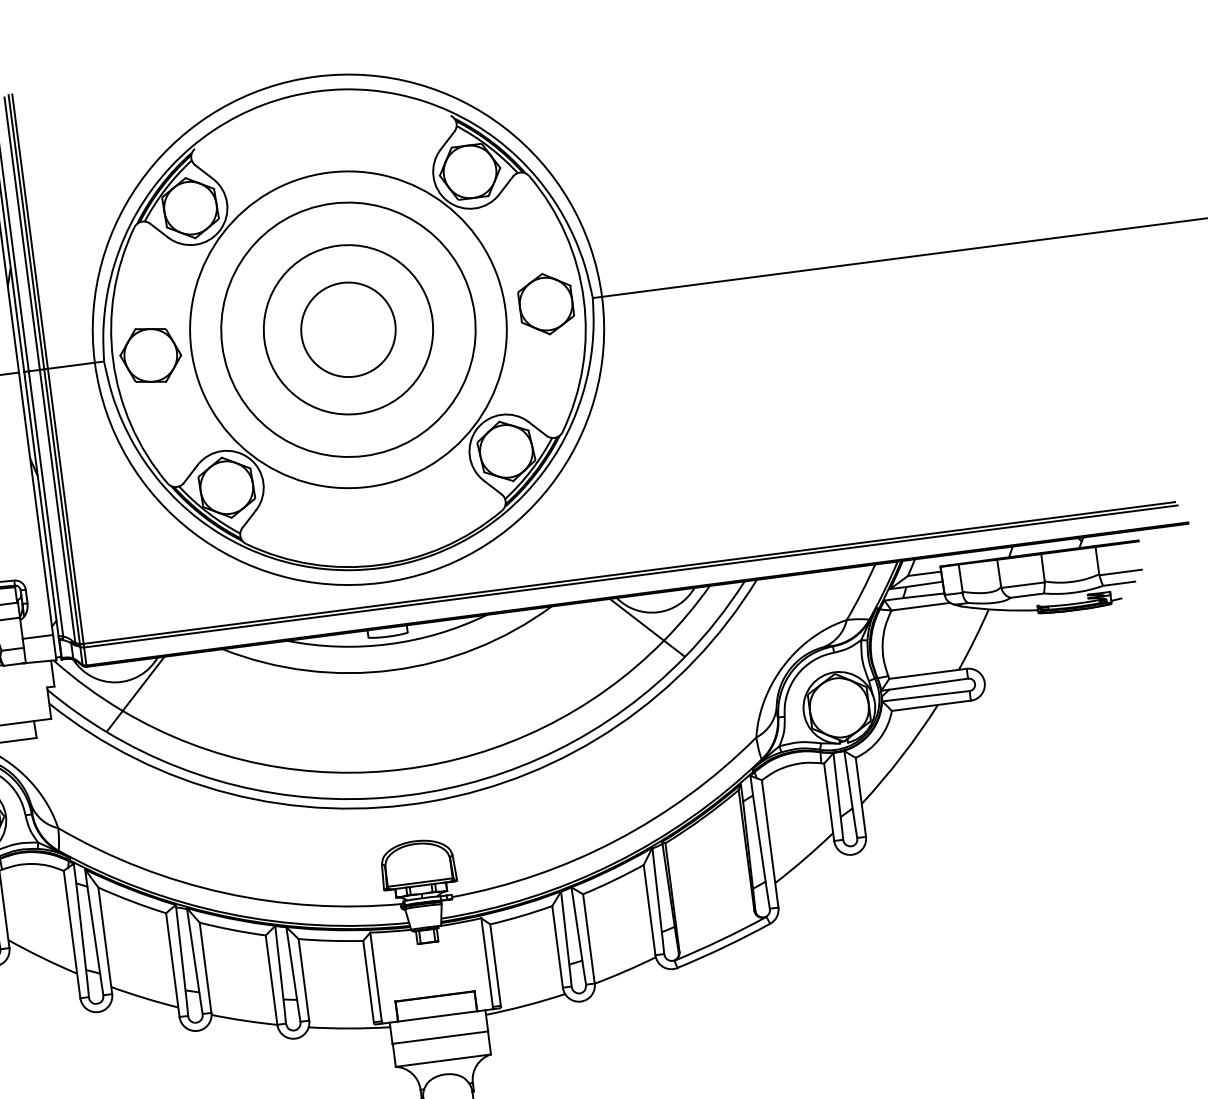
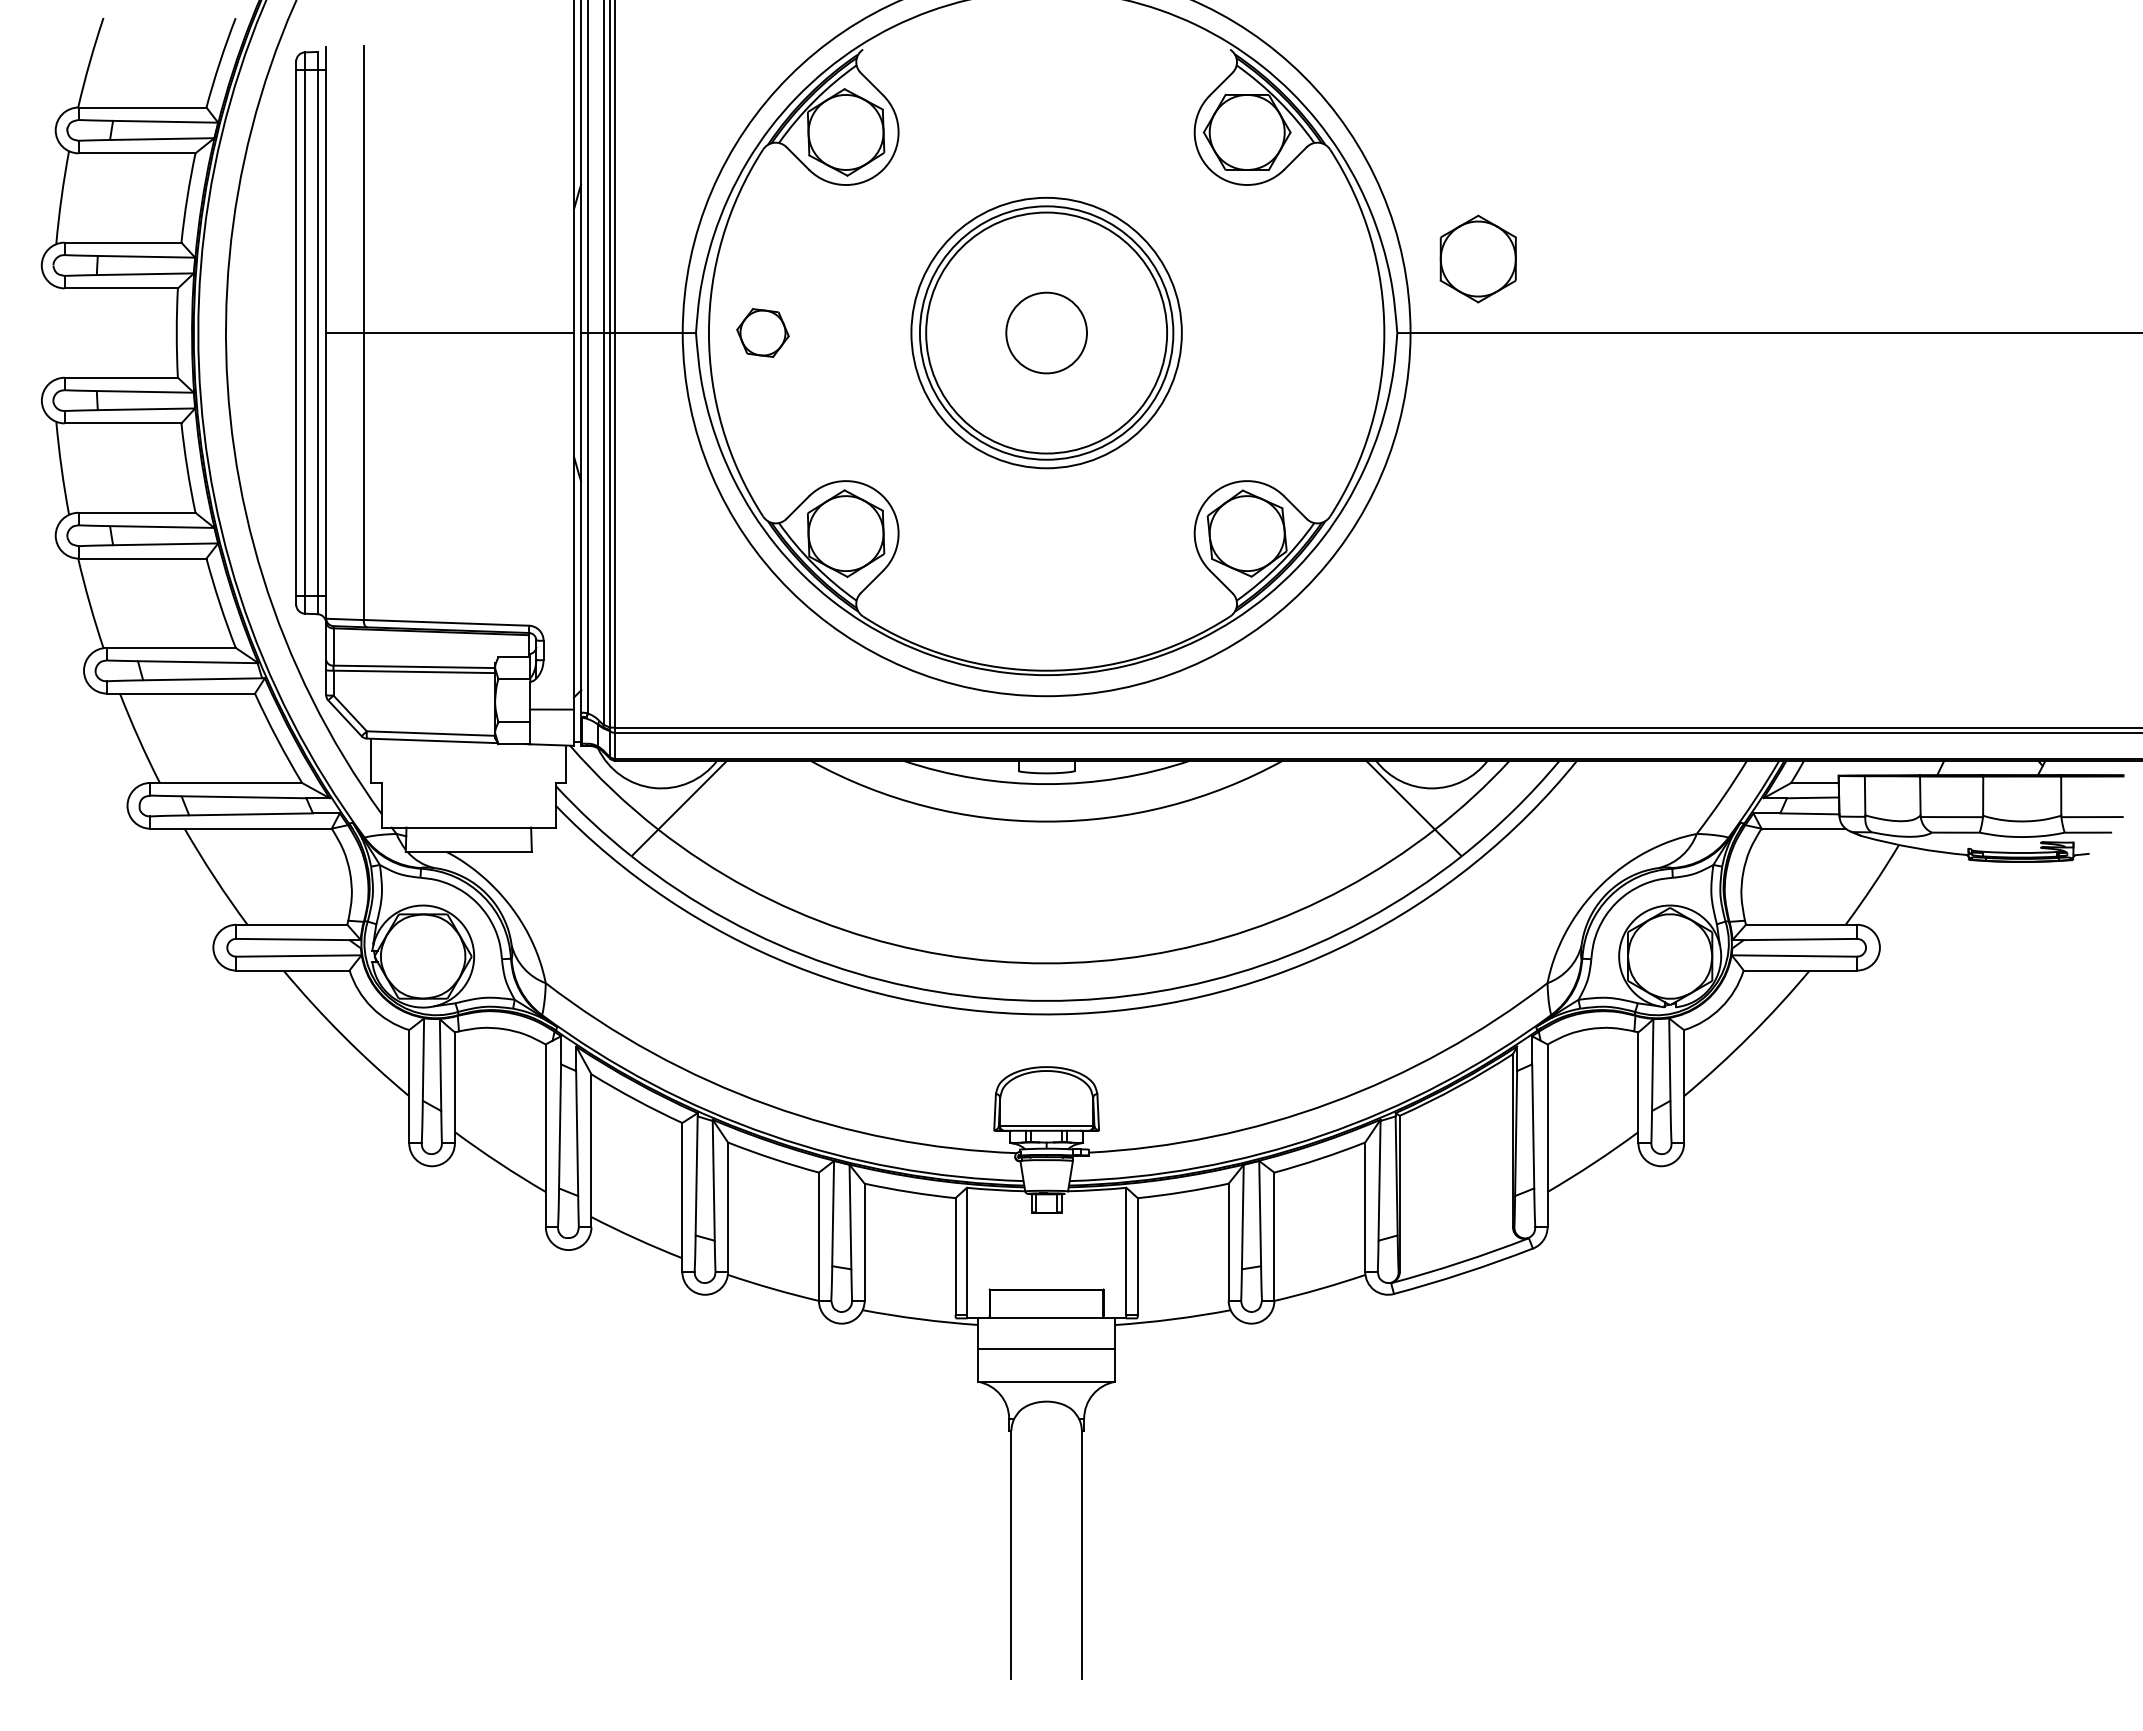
part: (545, 303) -> (1477, 258), moved
circle: (348, 329) -> (1046, 332), size x0.6
circle: (348, 329) -> (1046, 332), size x0.6
circle: (348, 330) -> (1046, 333), size x0.7
part: (150, 355) -> (762, 332), size x0.6

